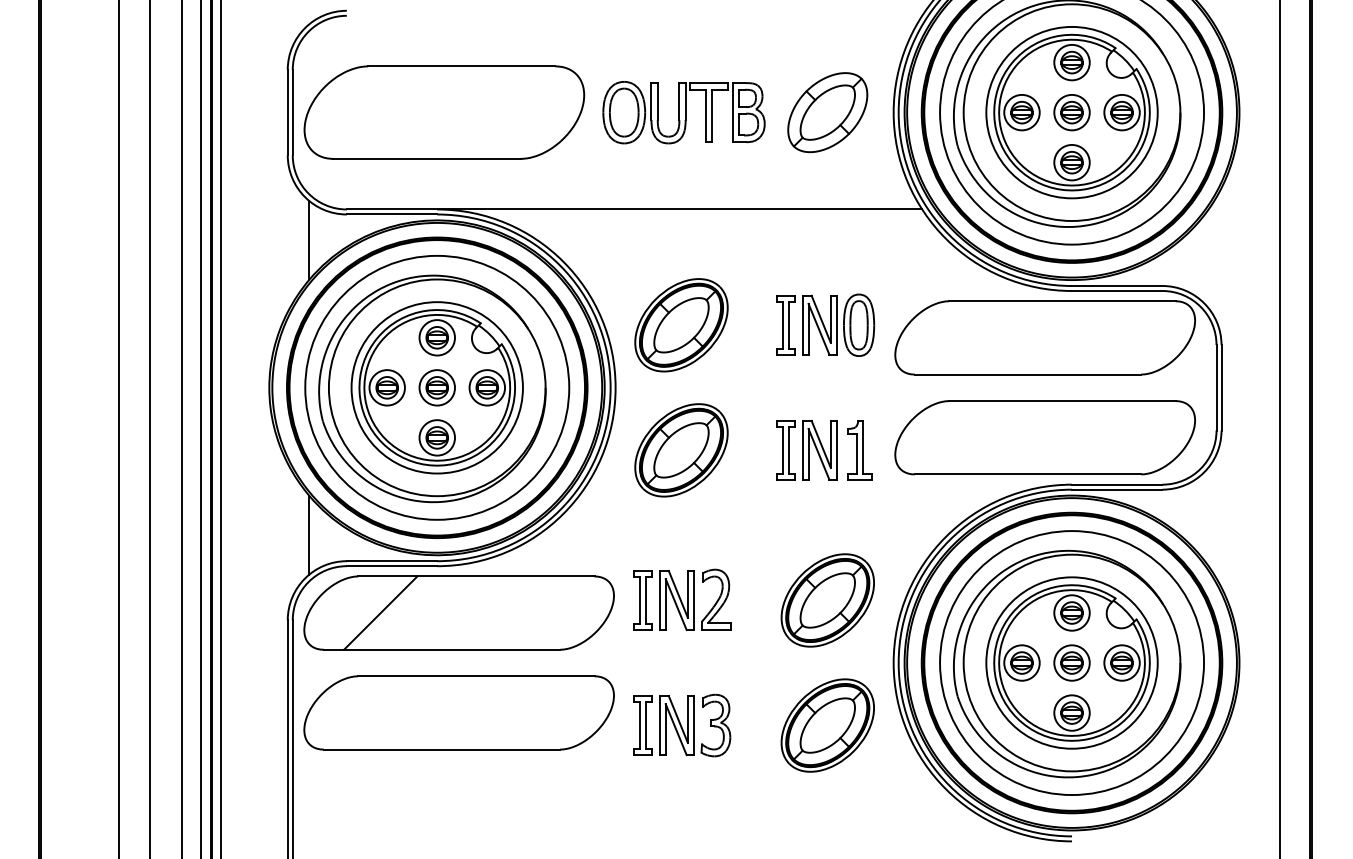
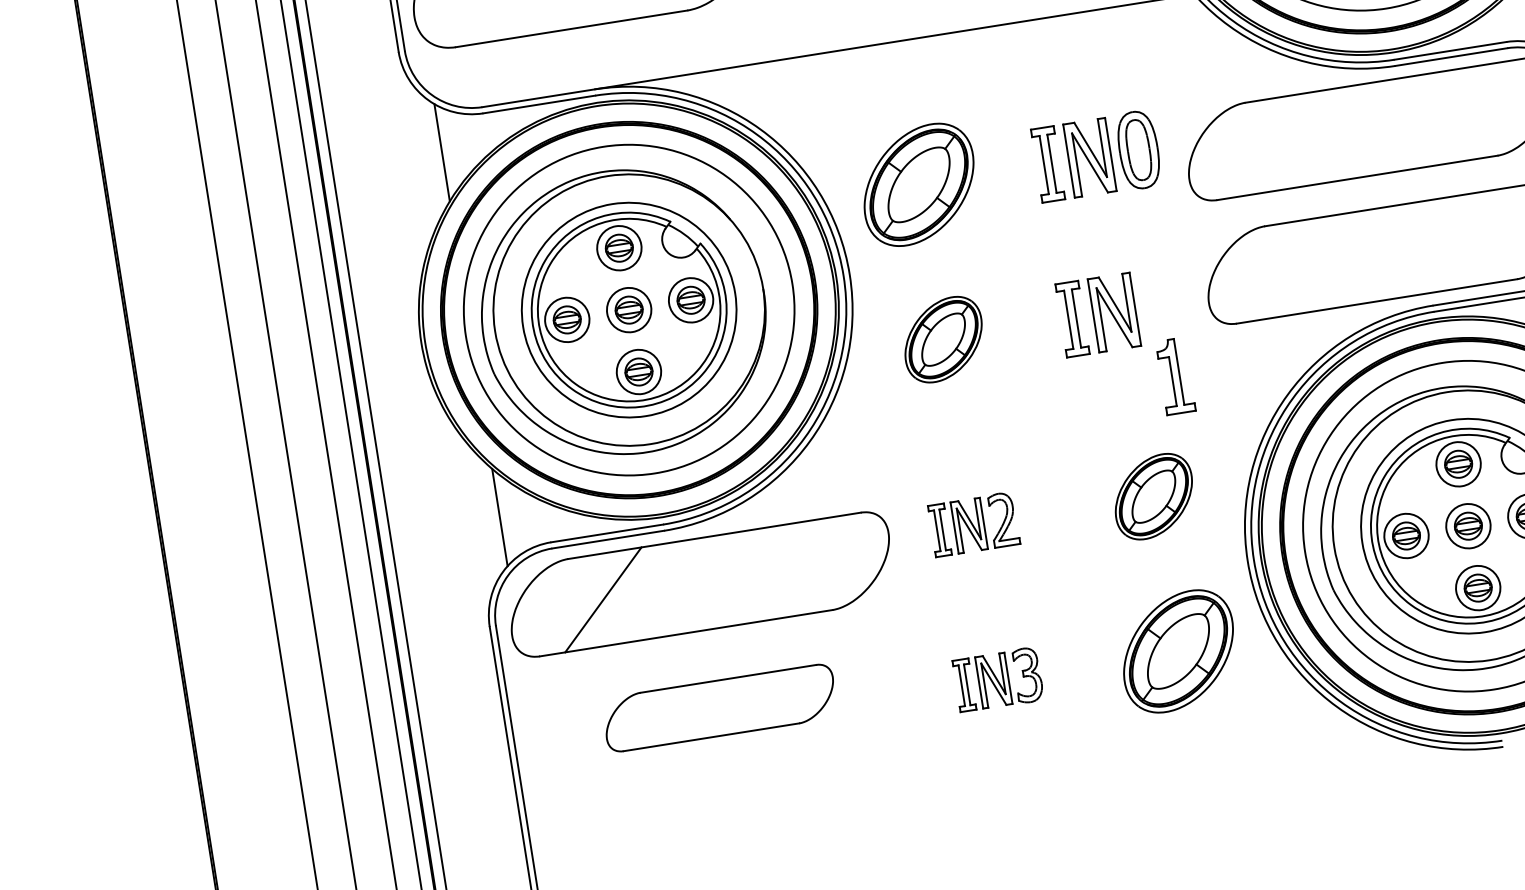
part: (681, 450) -> (943, 339), size x0.7
part: (859, 450) -> (1175, 376), moved
part: (682, 599) -> (974, 523), size x0.7
part: (827, 600) -> (1153, 496), size x0.7
part: (458, 712) -> (719, 707), size x0.6
part: (682, 725) -> (998, 679), size x0.7

